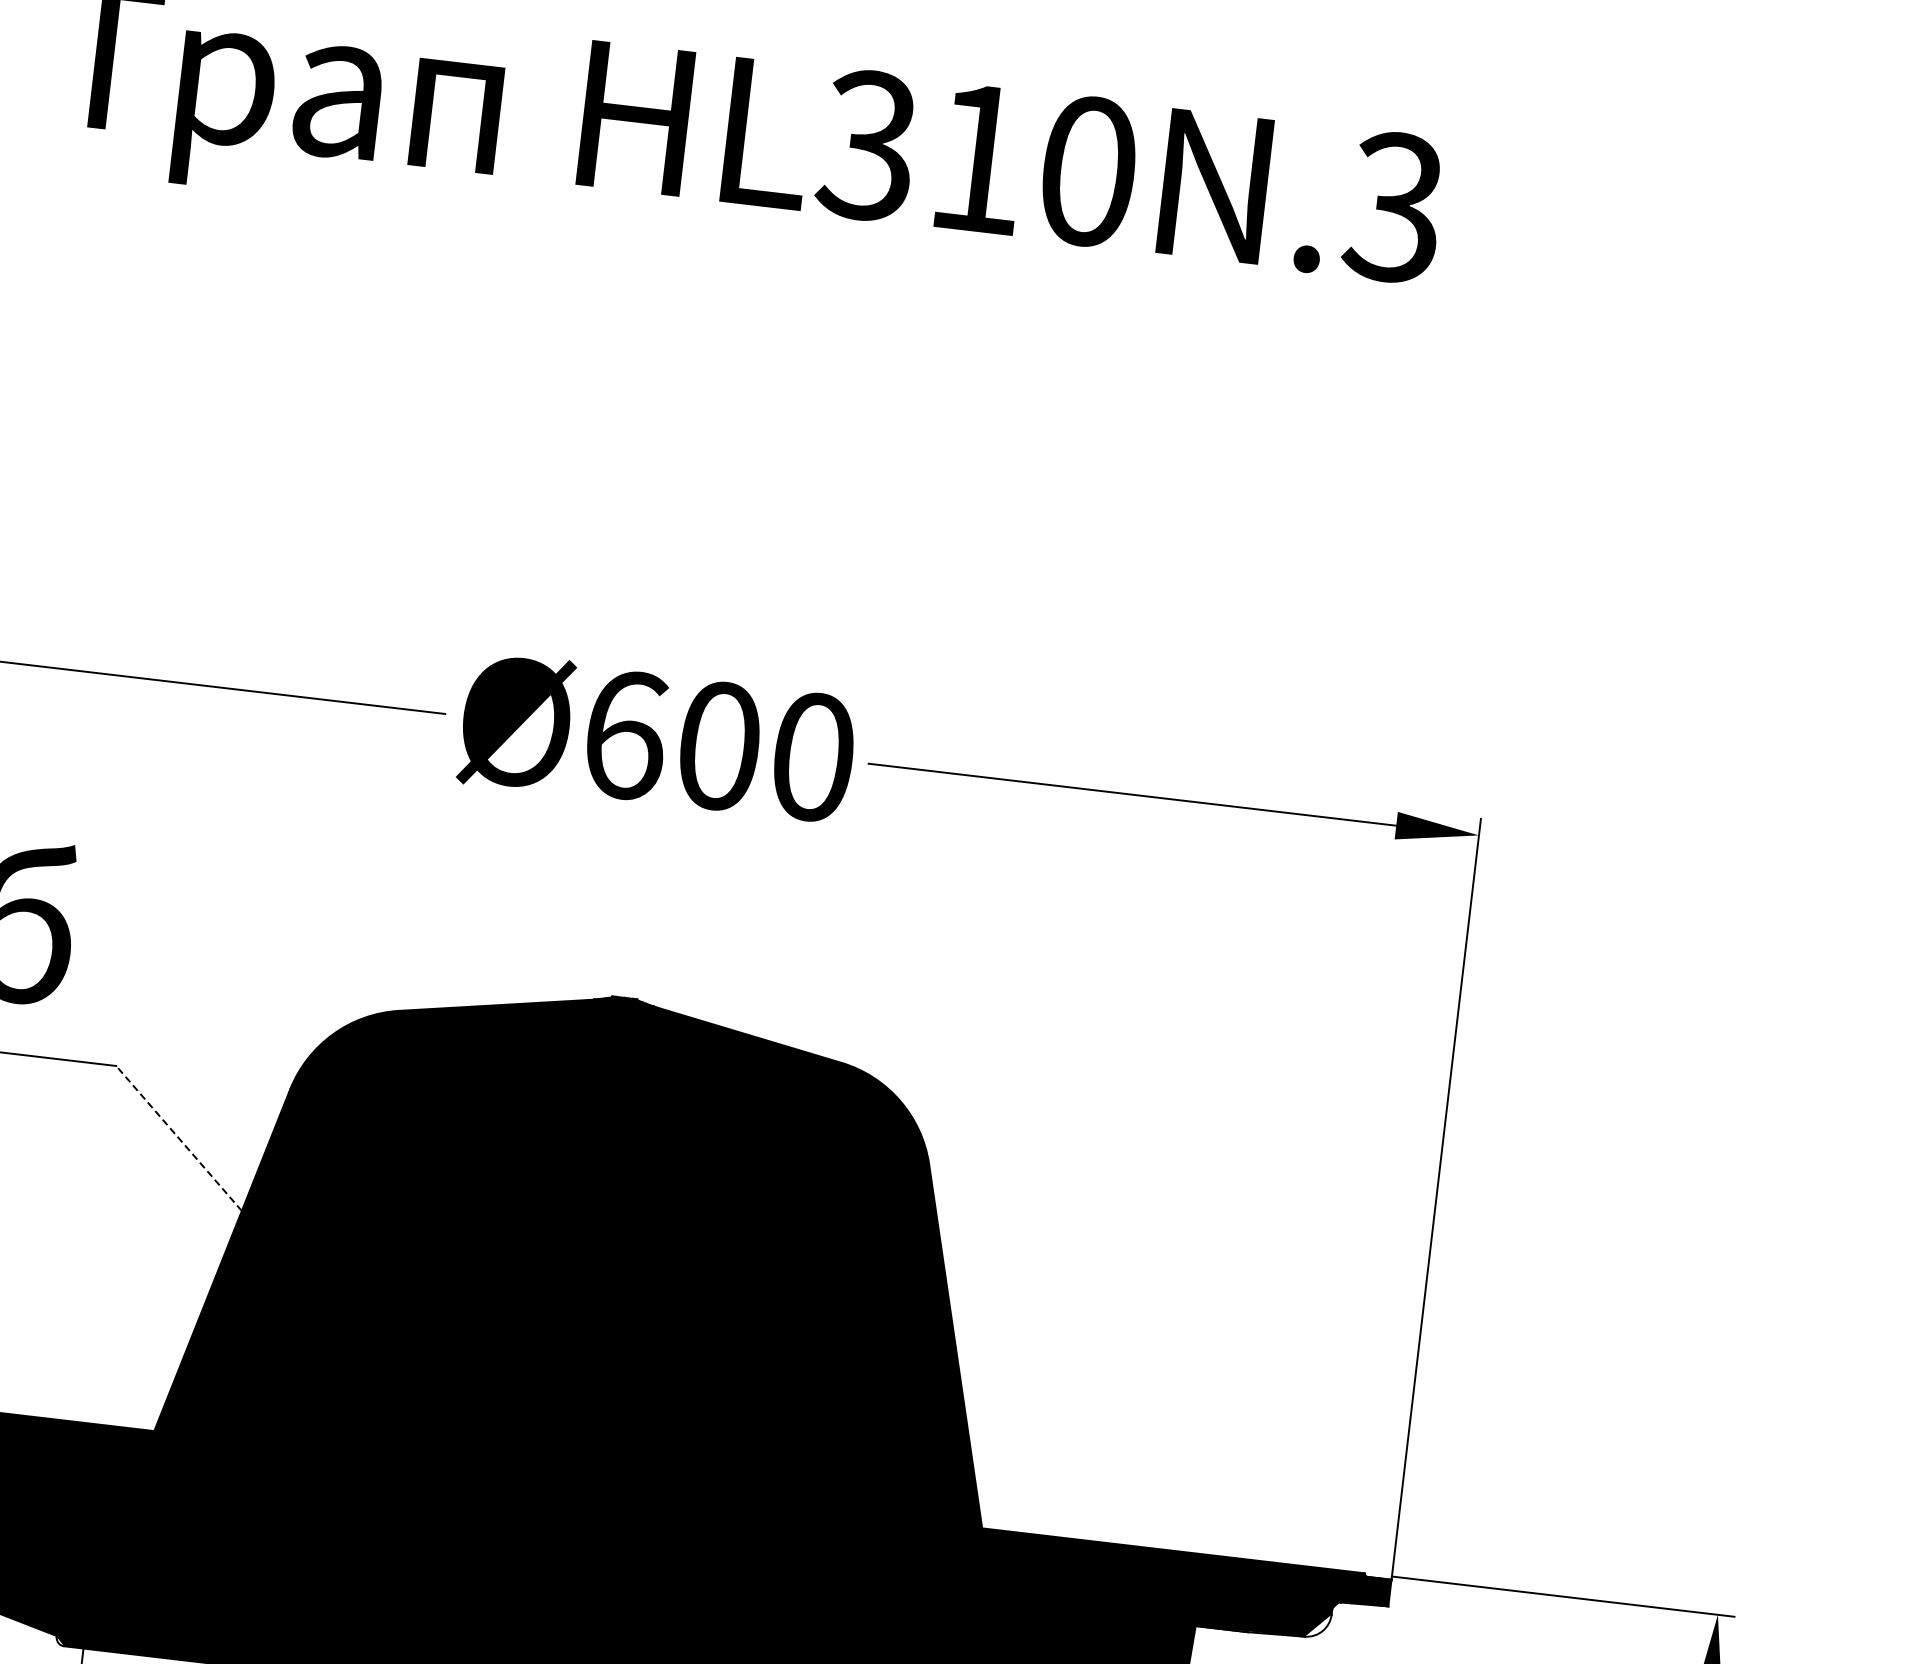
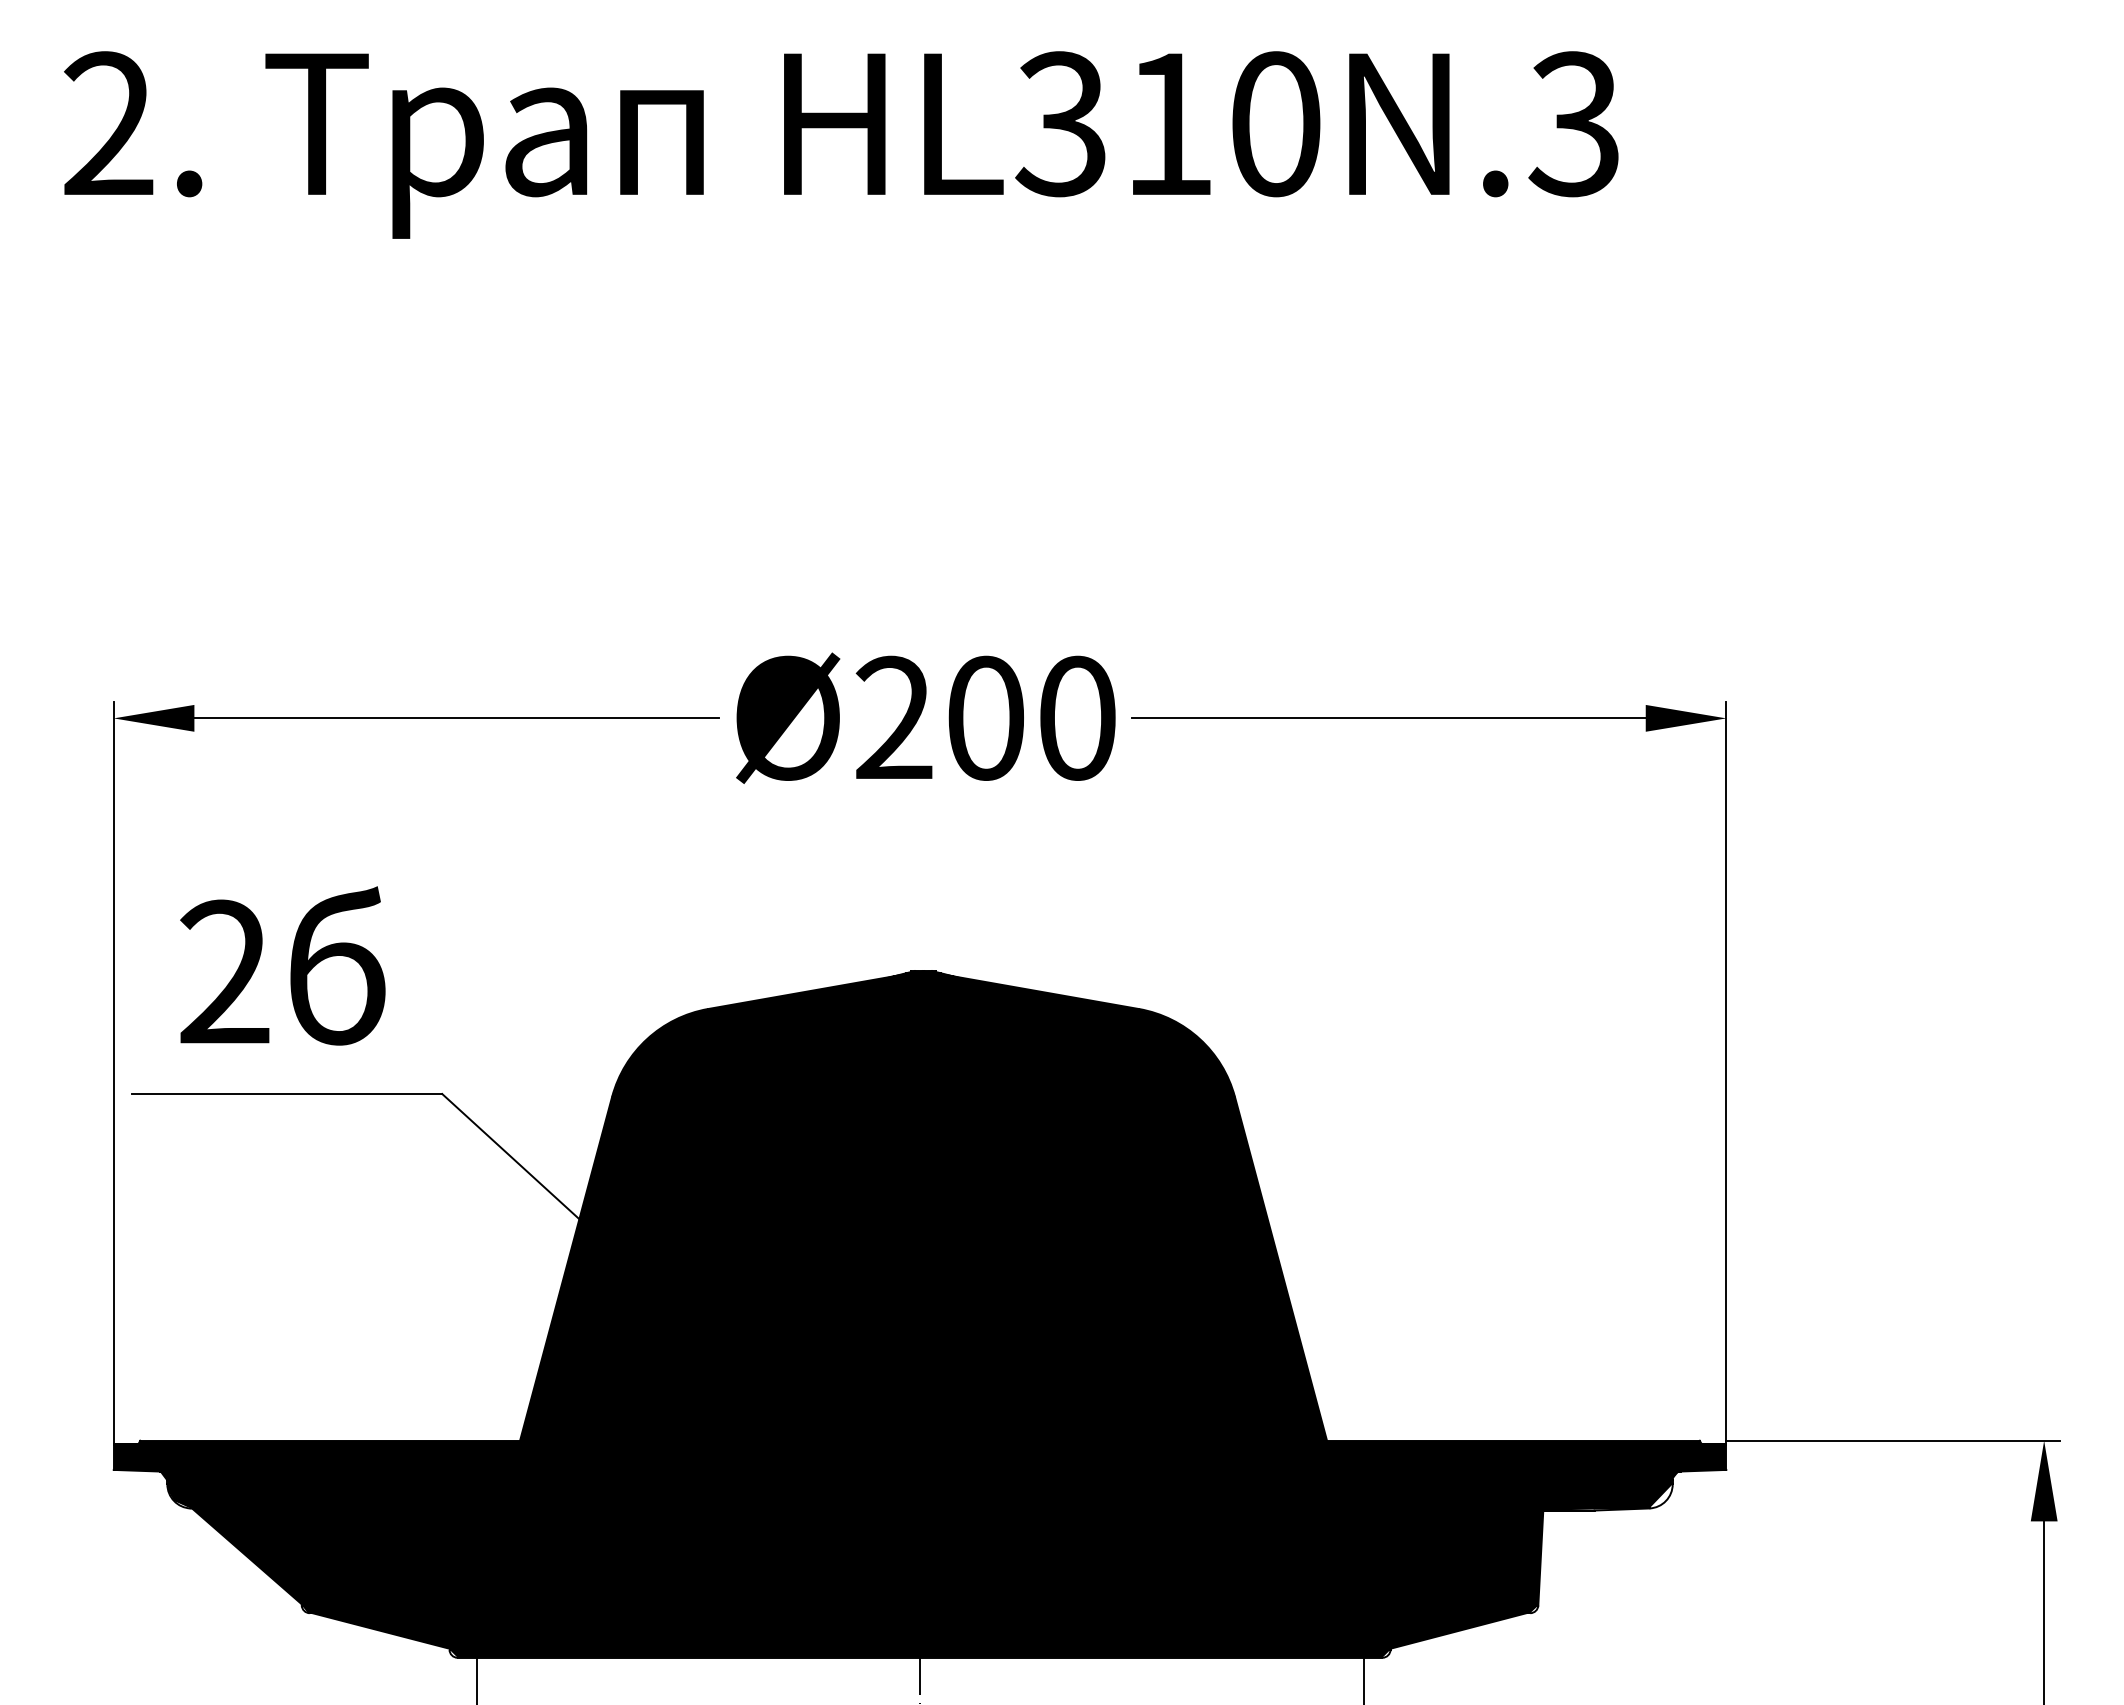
text: (625, 734) -> (894, 717), Ø600 -> Ø200
line: (178, 1138) -> (510, 1156), dashed -> solid

